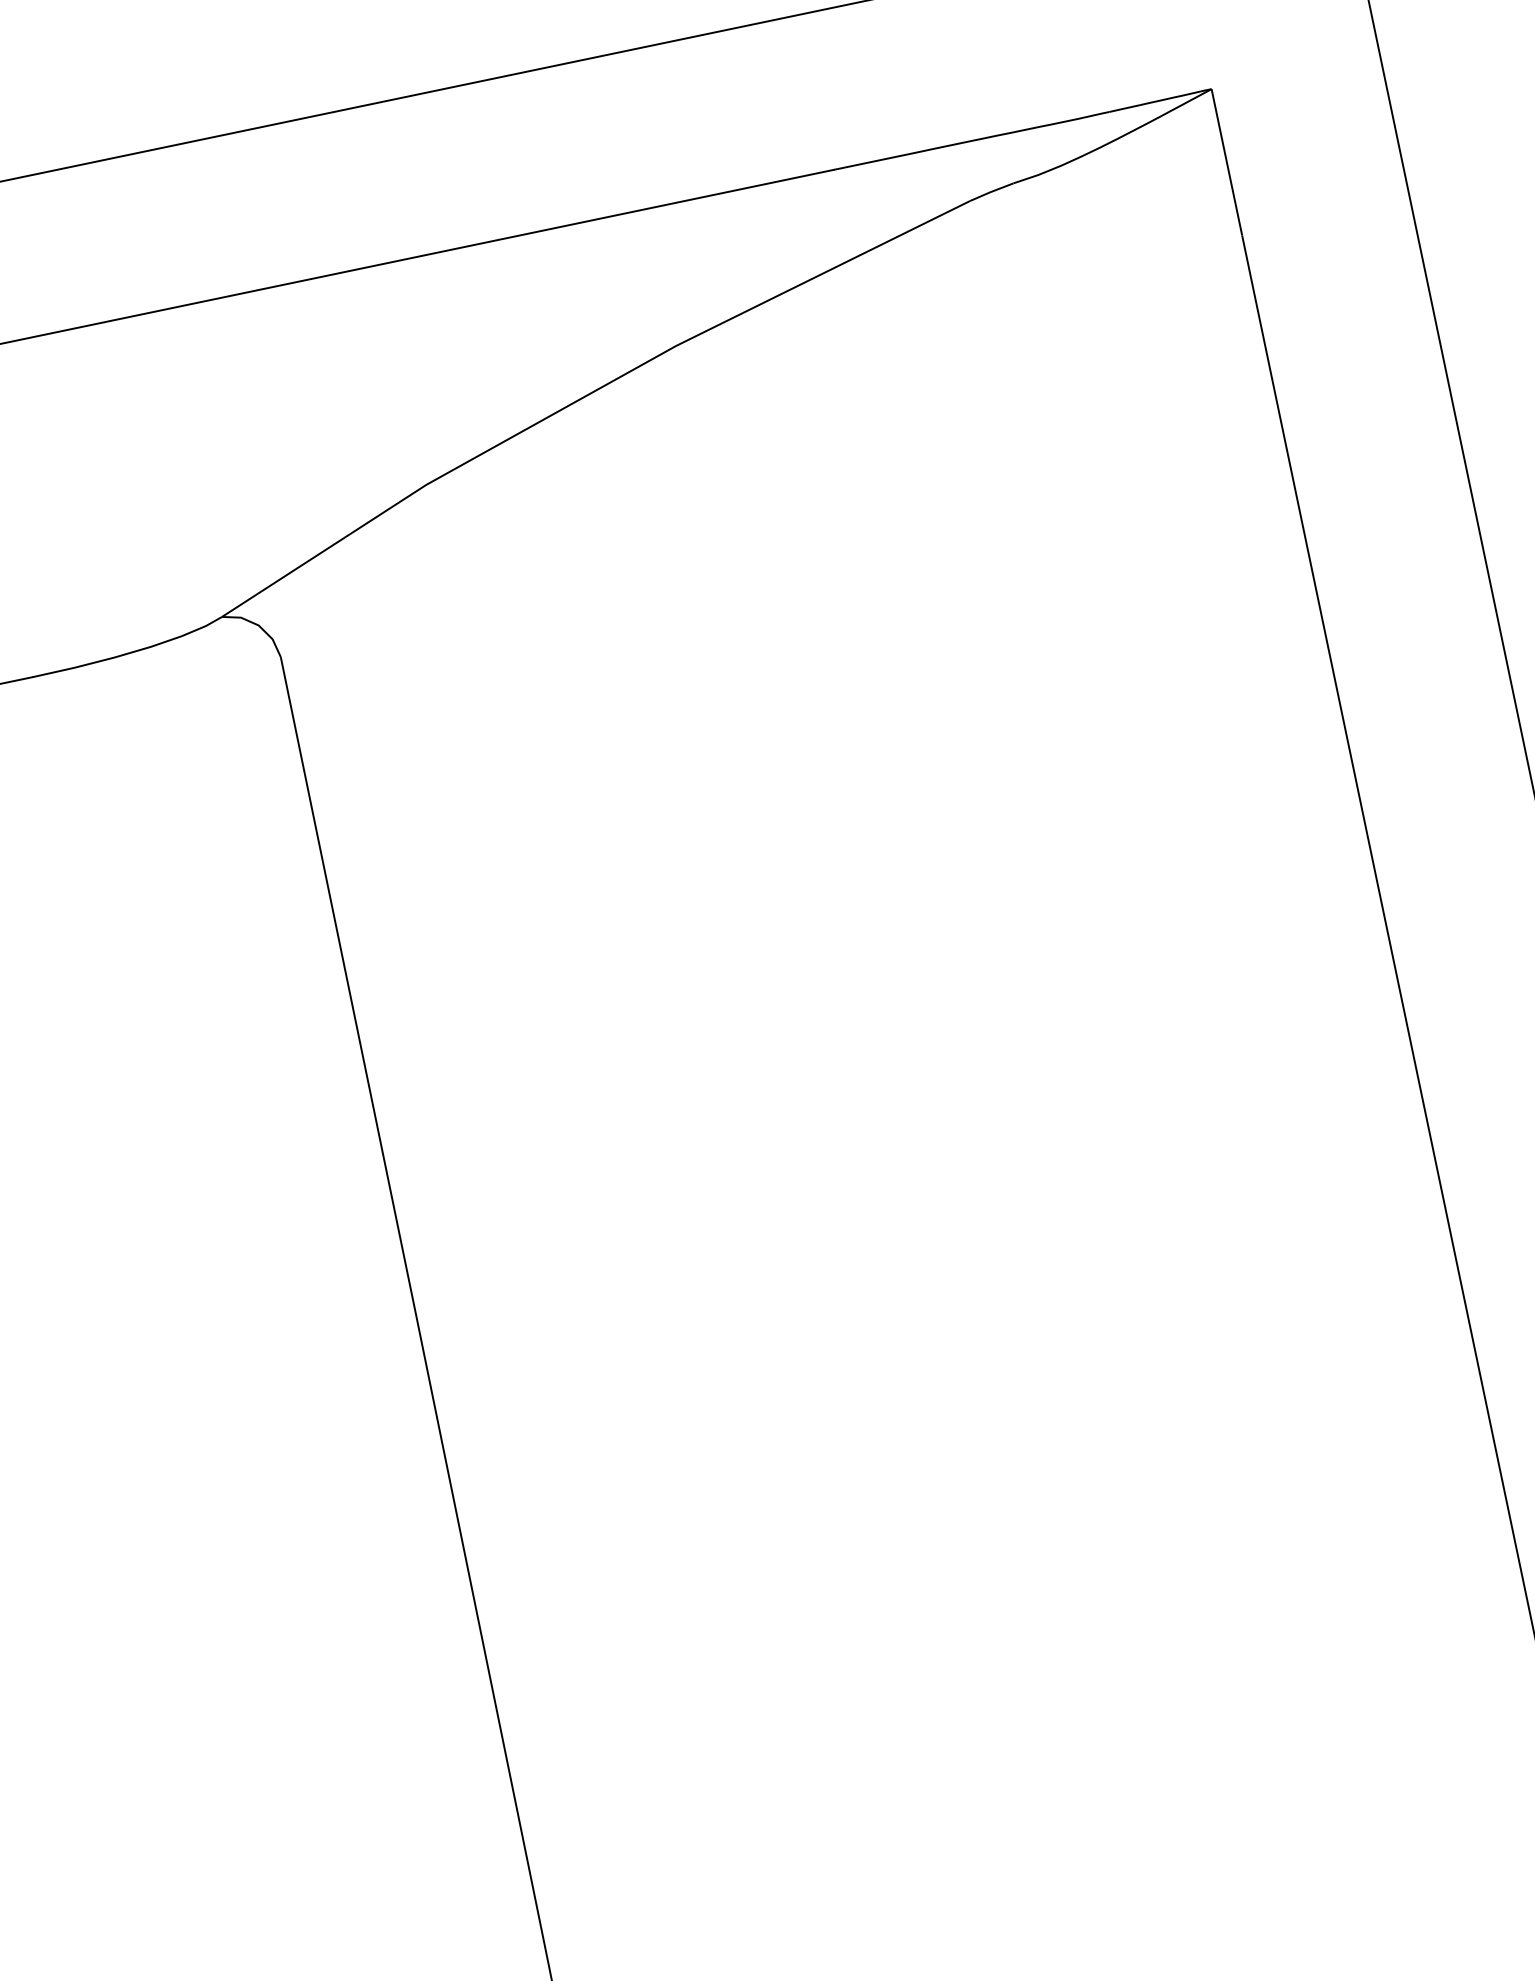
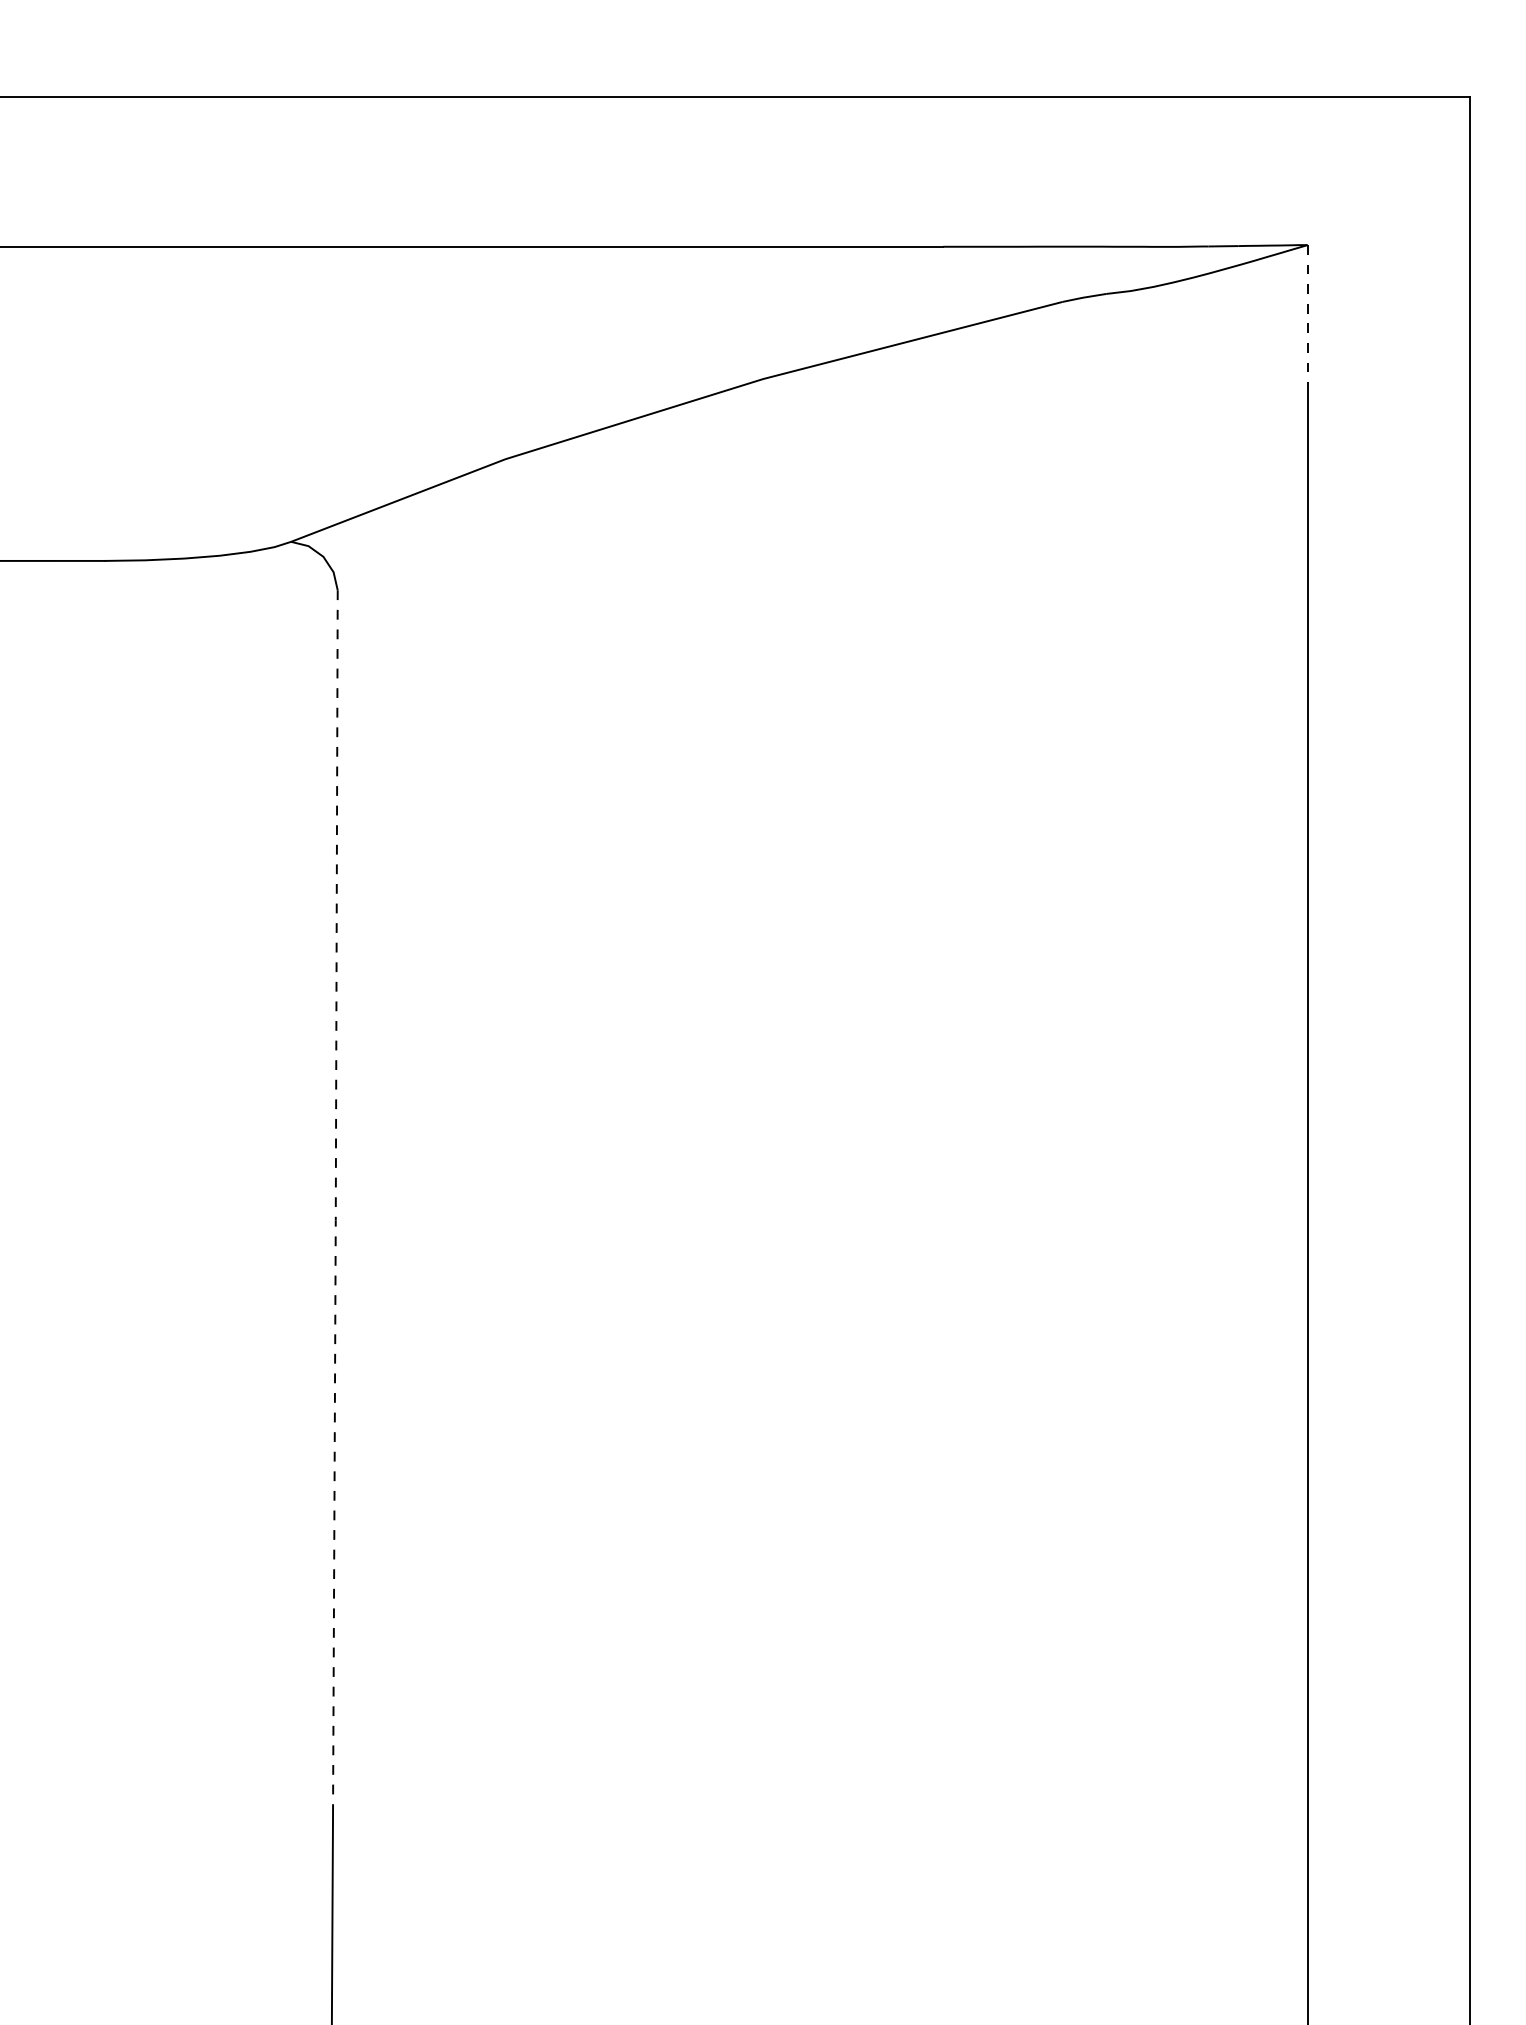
line: (1226, 162) -> (1307, 315), solid -> dashed
line: (411, 1292) -> (335, 1202), solid -> dashed

